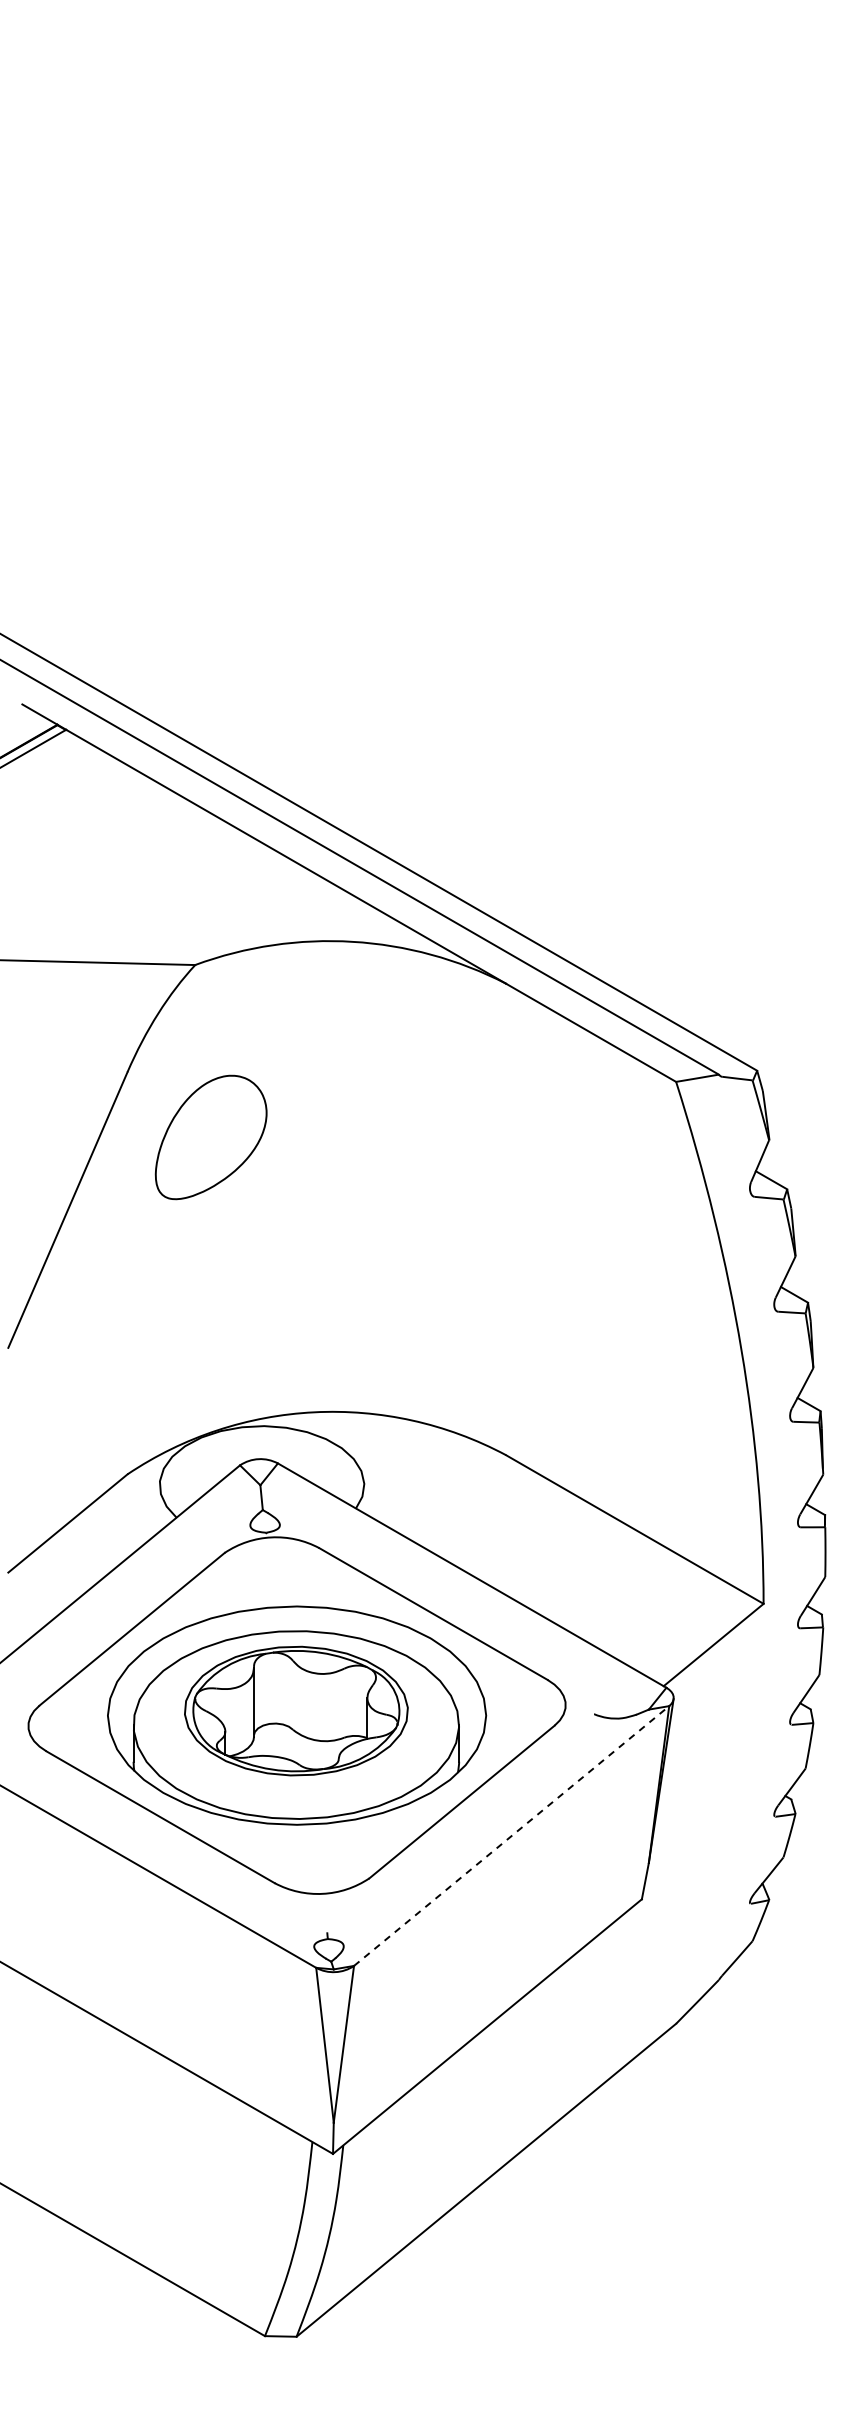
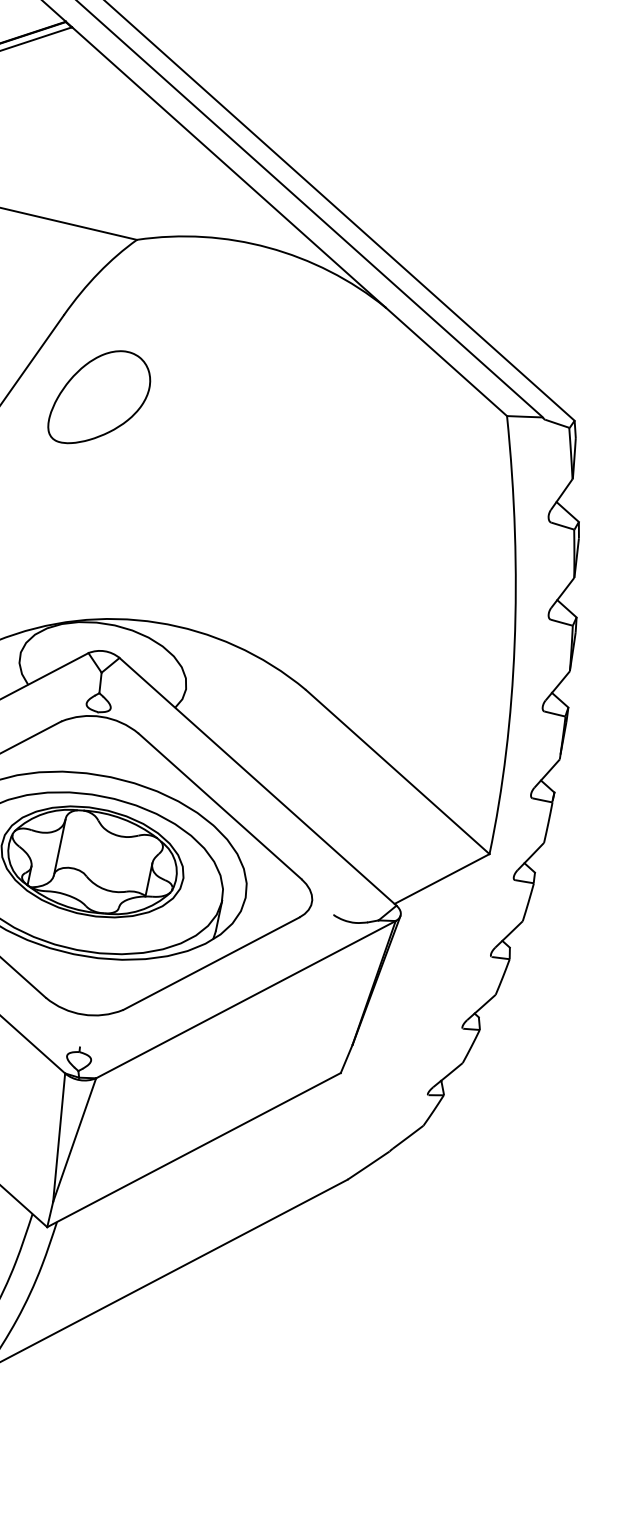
part: (210, 1137) -> (99, 398), moved
line: (512, 1835) -> (246, 999), dashed -> solid

